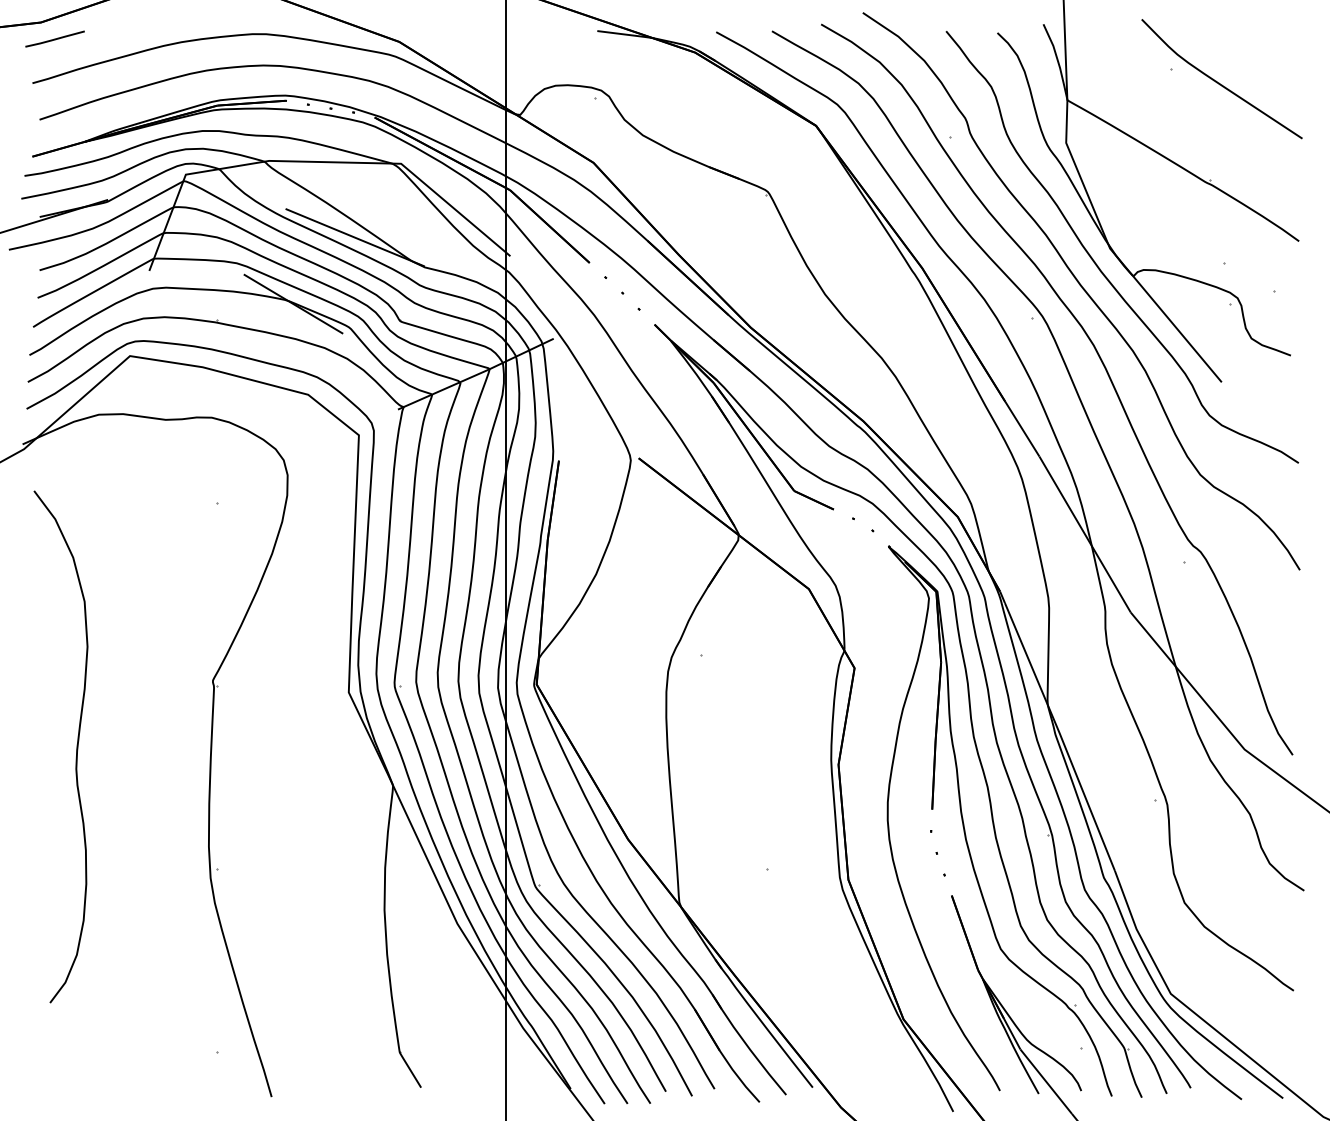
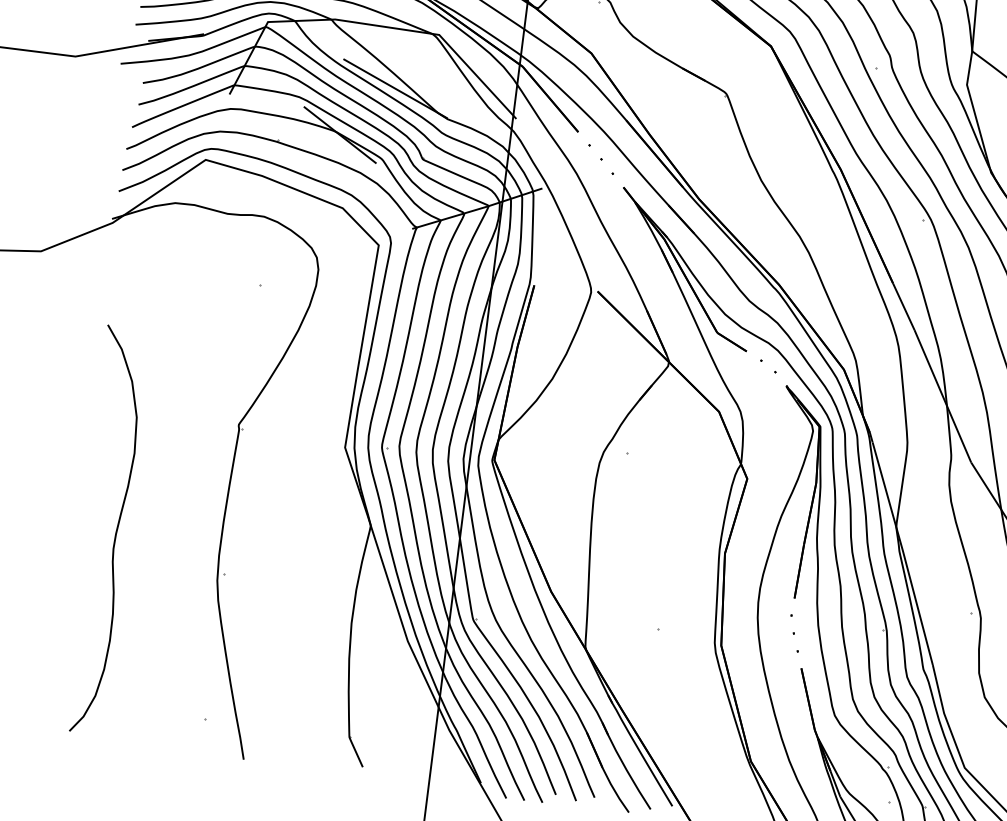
curve: (76, 746) -> (115, 531), moved

